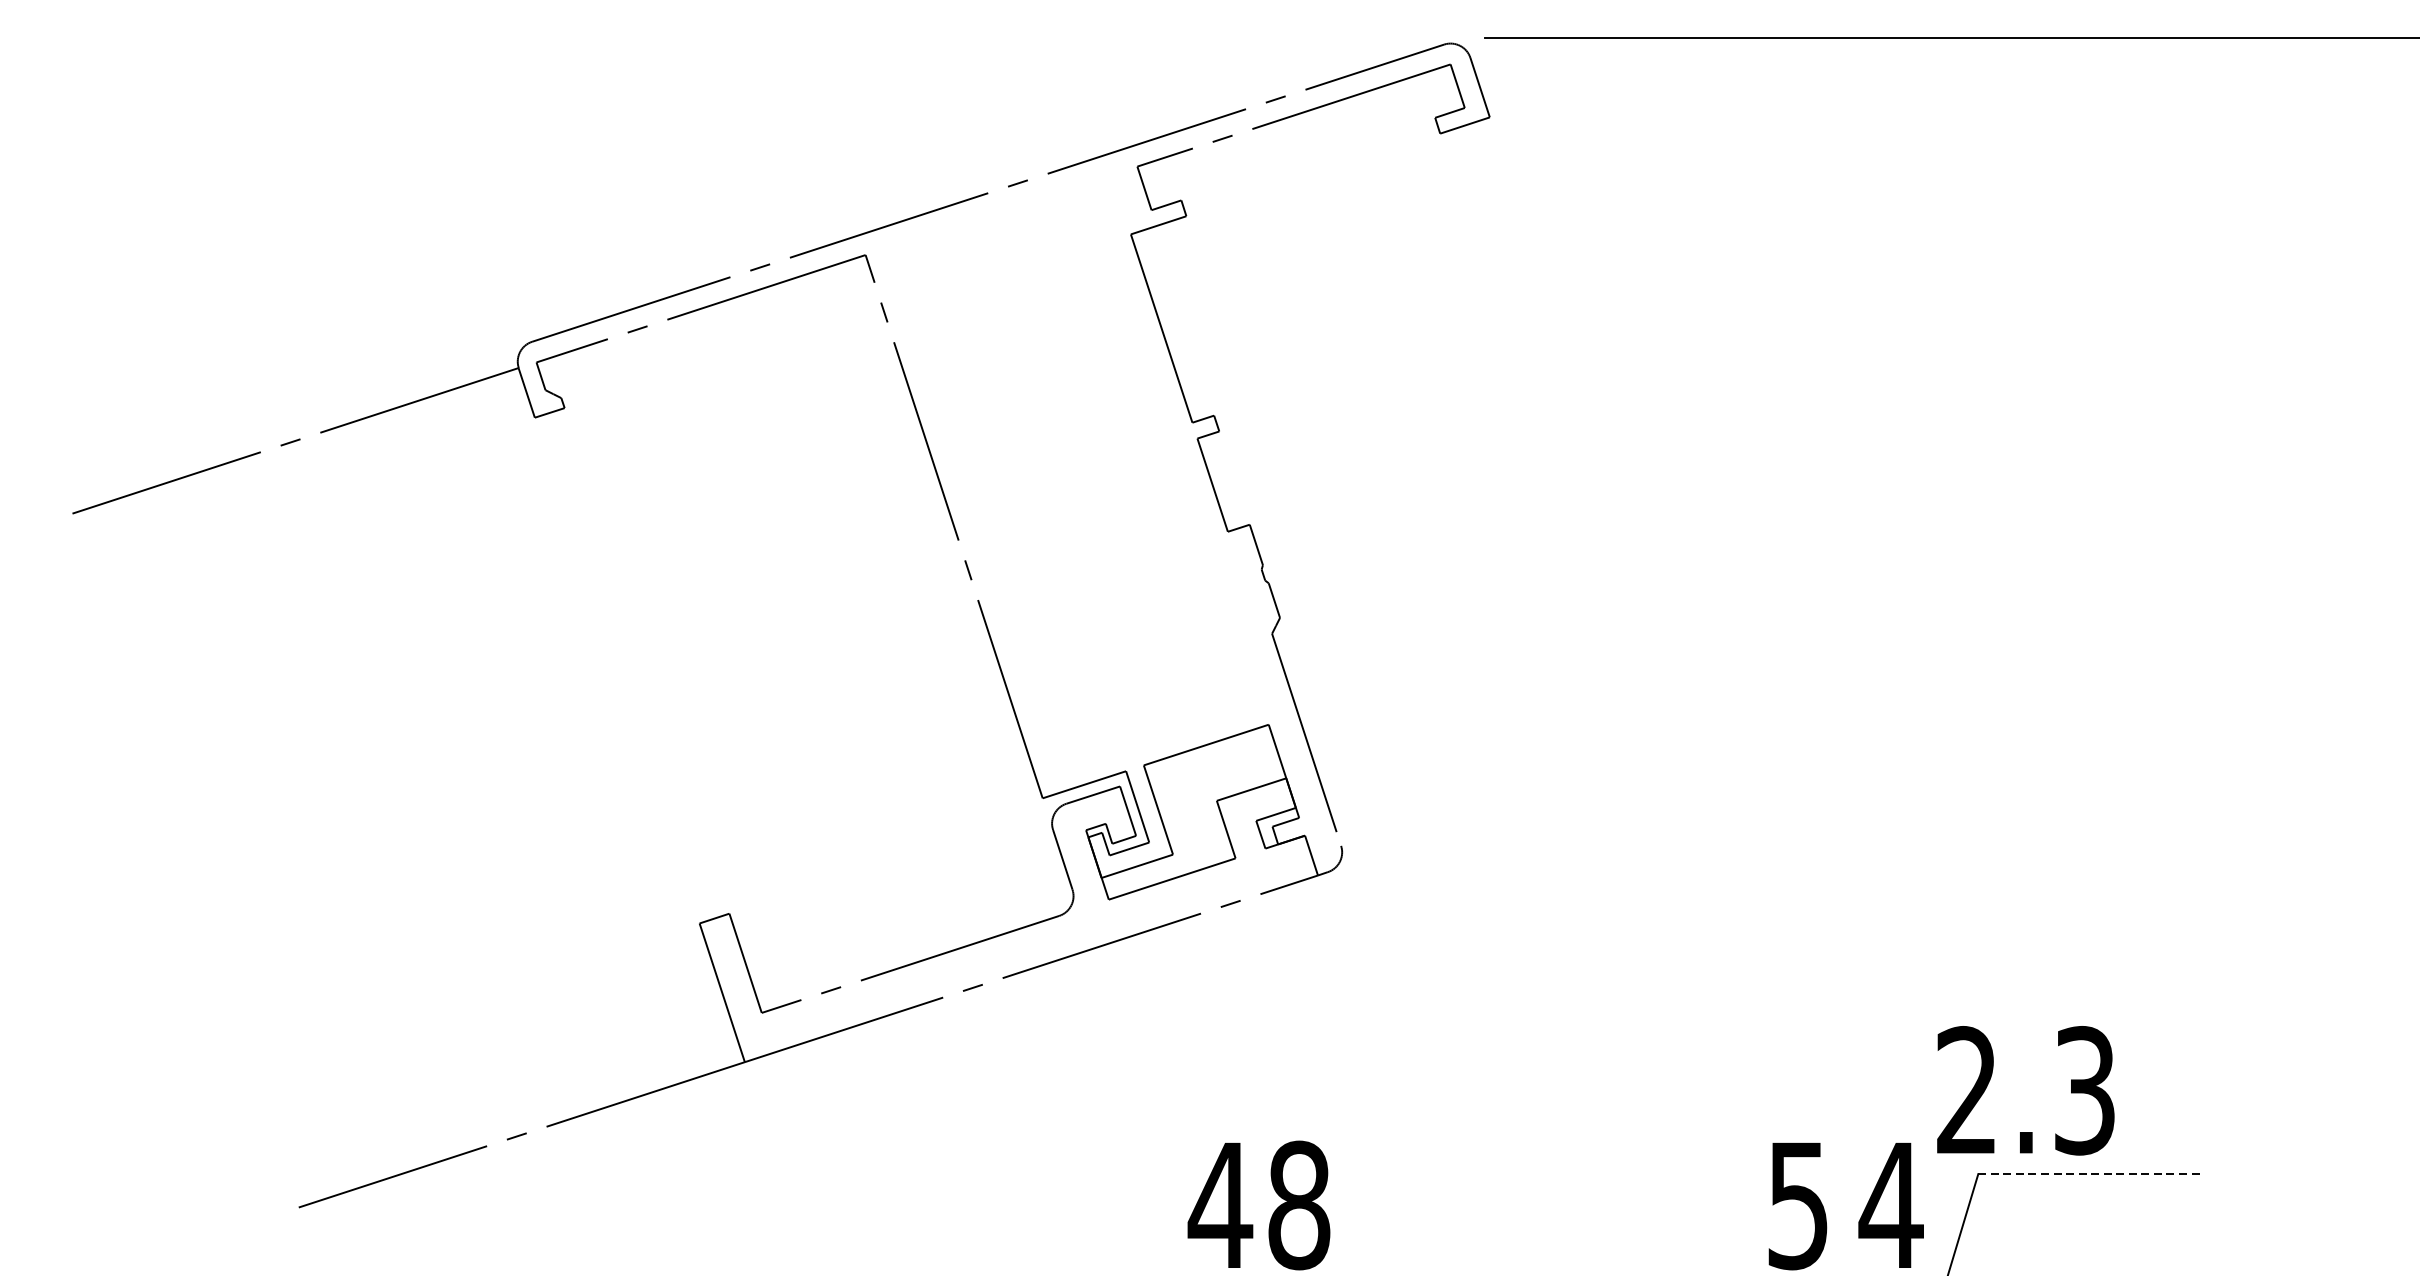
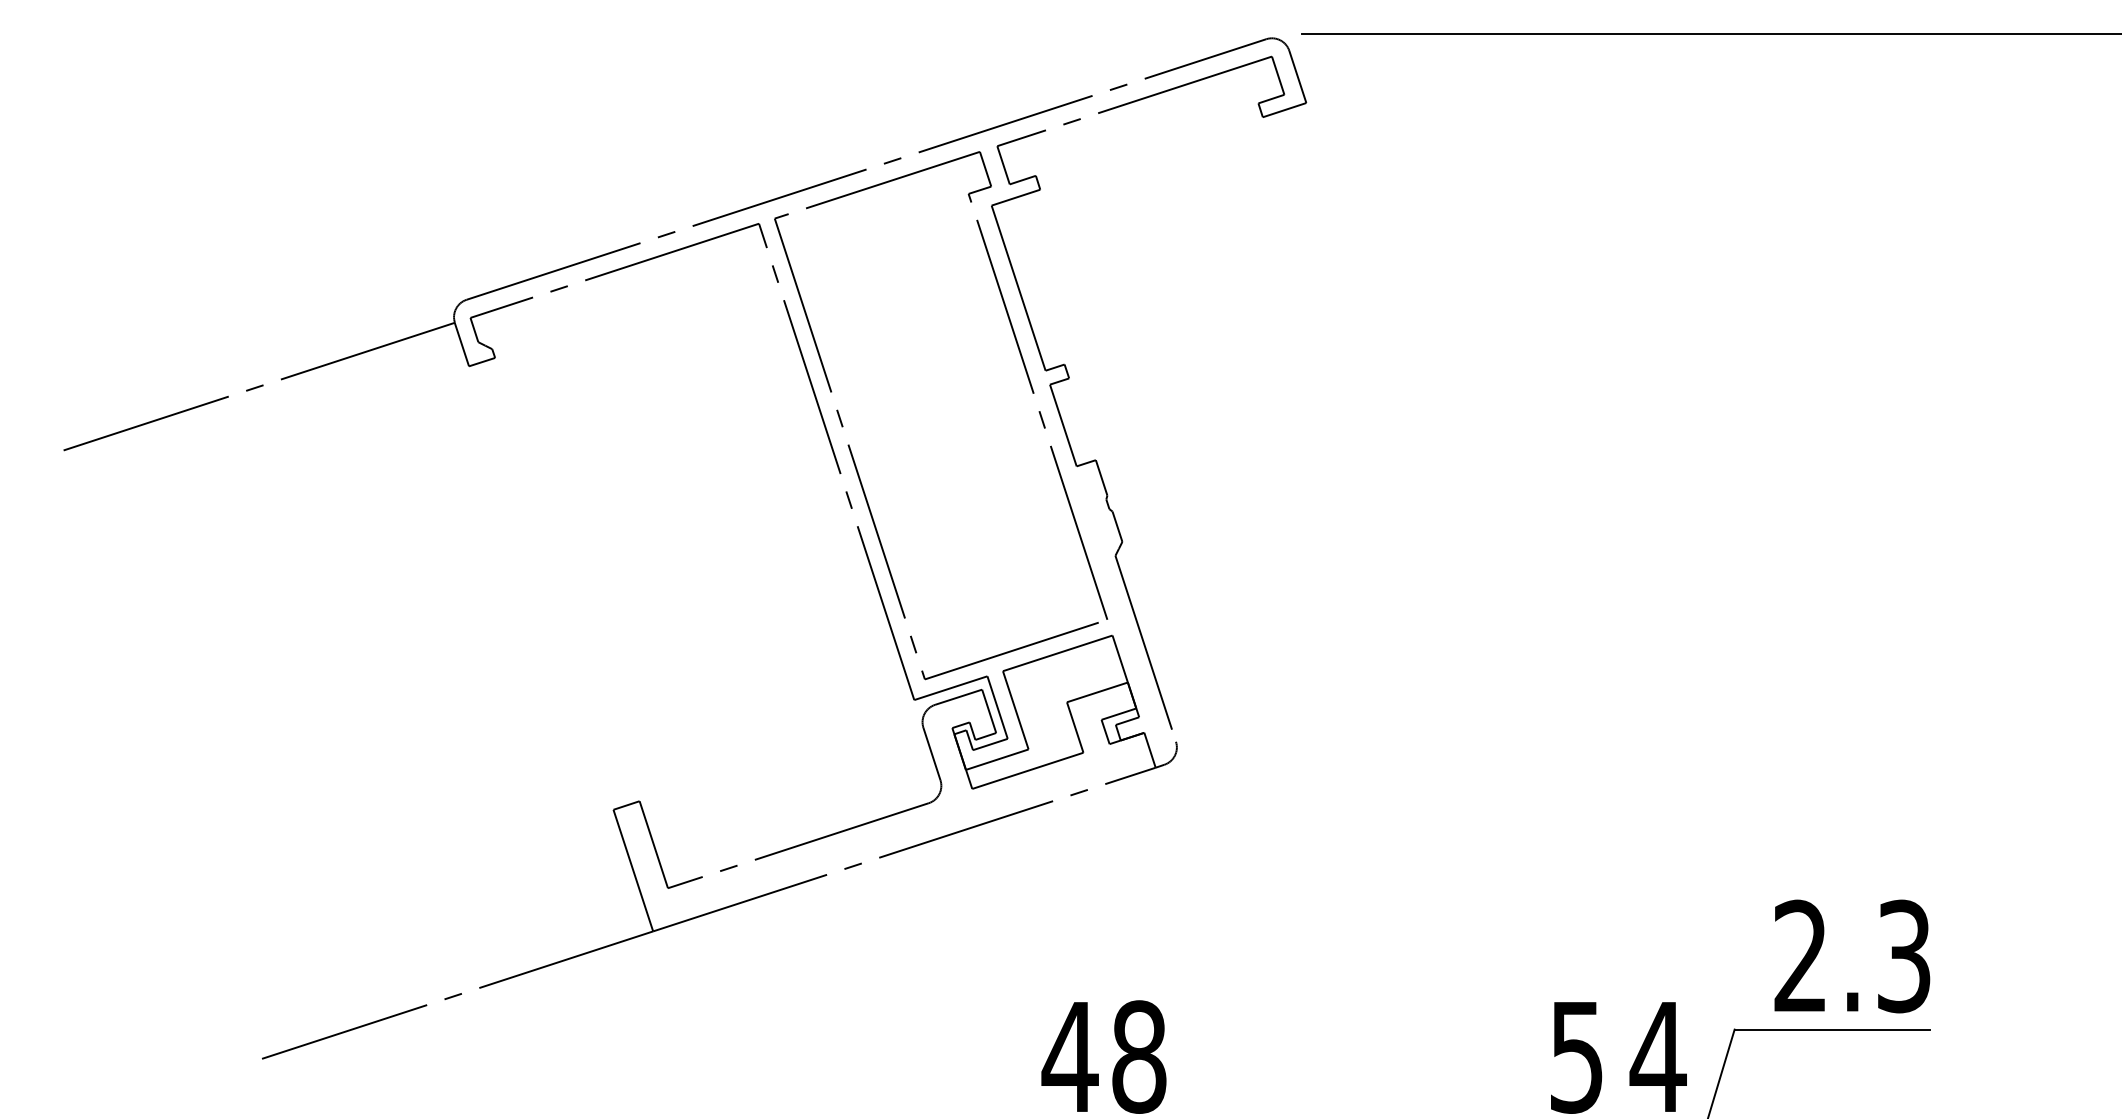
part: (1174, 438) -> (1029, 384), added
text: (2026, 1090) -> (1852, 956), moved
line: (2089, 1174) -> (1832, 1029), dashed -> solid

